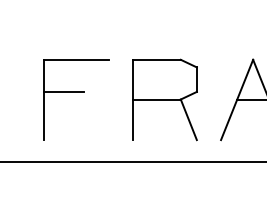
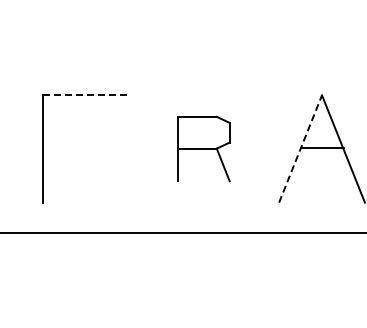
line: (76, 59) -> (85, 95), solid -> dashed
line: (63, 92) -> (68, 138), removed
part: (164, 99) -> (203, 148), size x0.6
line: (237, 100) -> (300, 149), solid -> dashed

